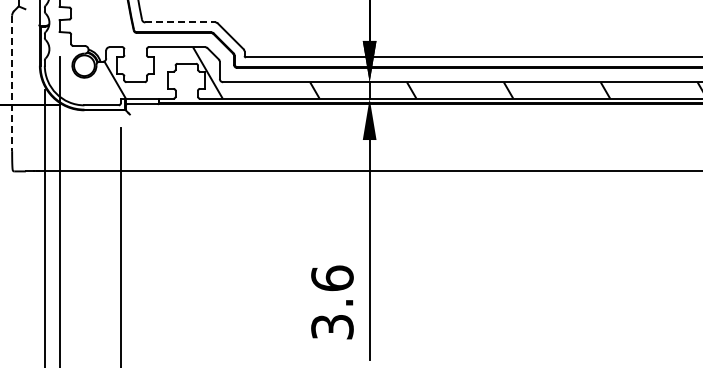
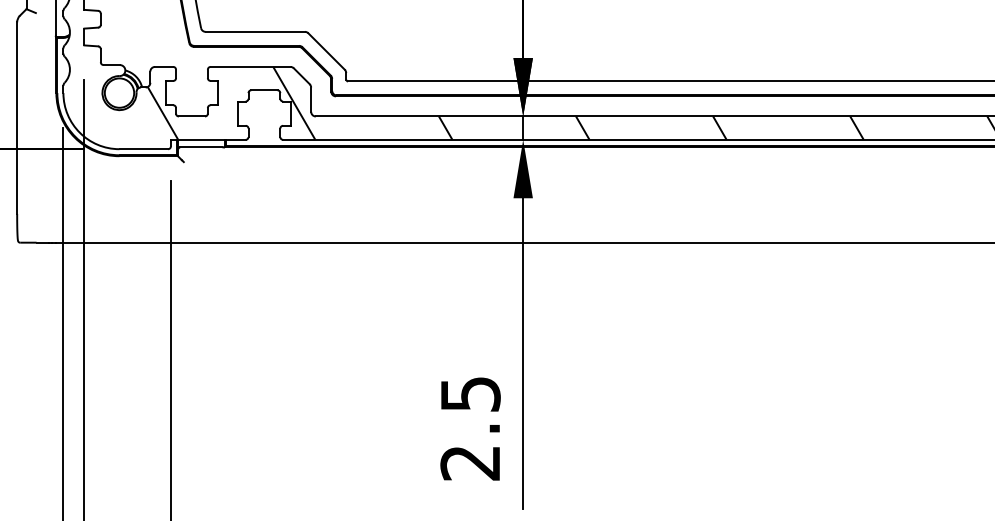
line: (180, 22) -> (255, 31), dashed -> solid
line: (12, 83) -> (17, 118), dashed -> solid
text: (332, 302) -> (470, 428), 3.6 -> 2.5

